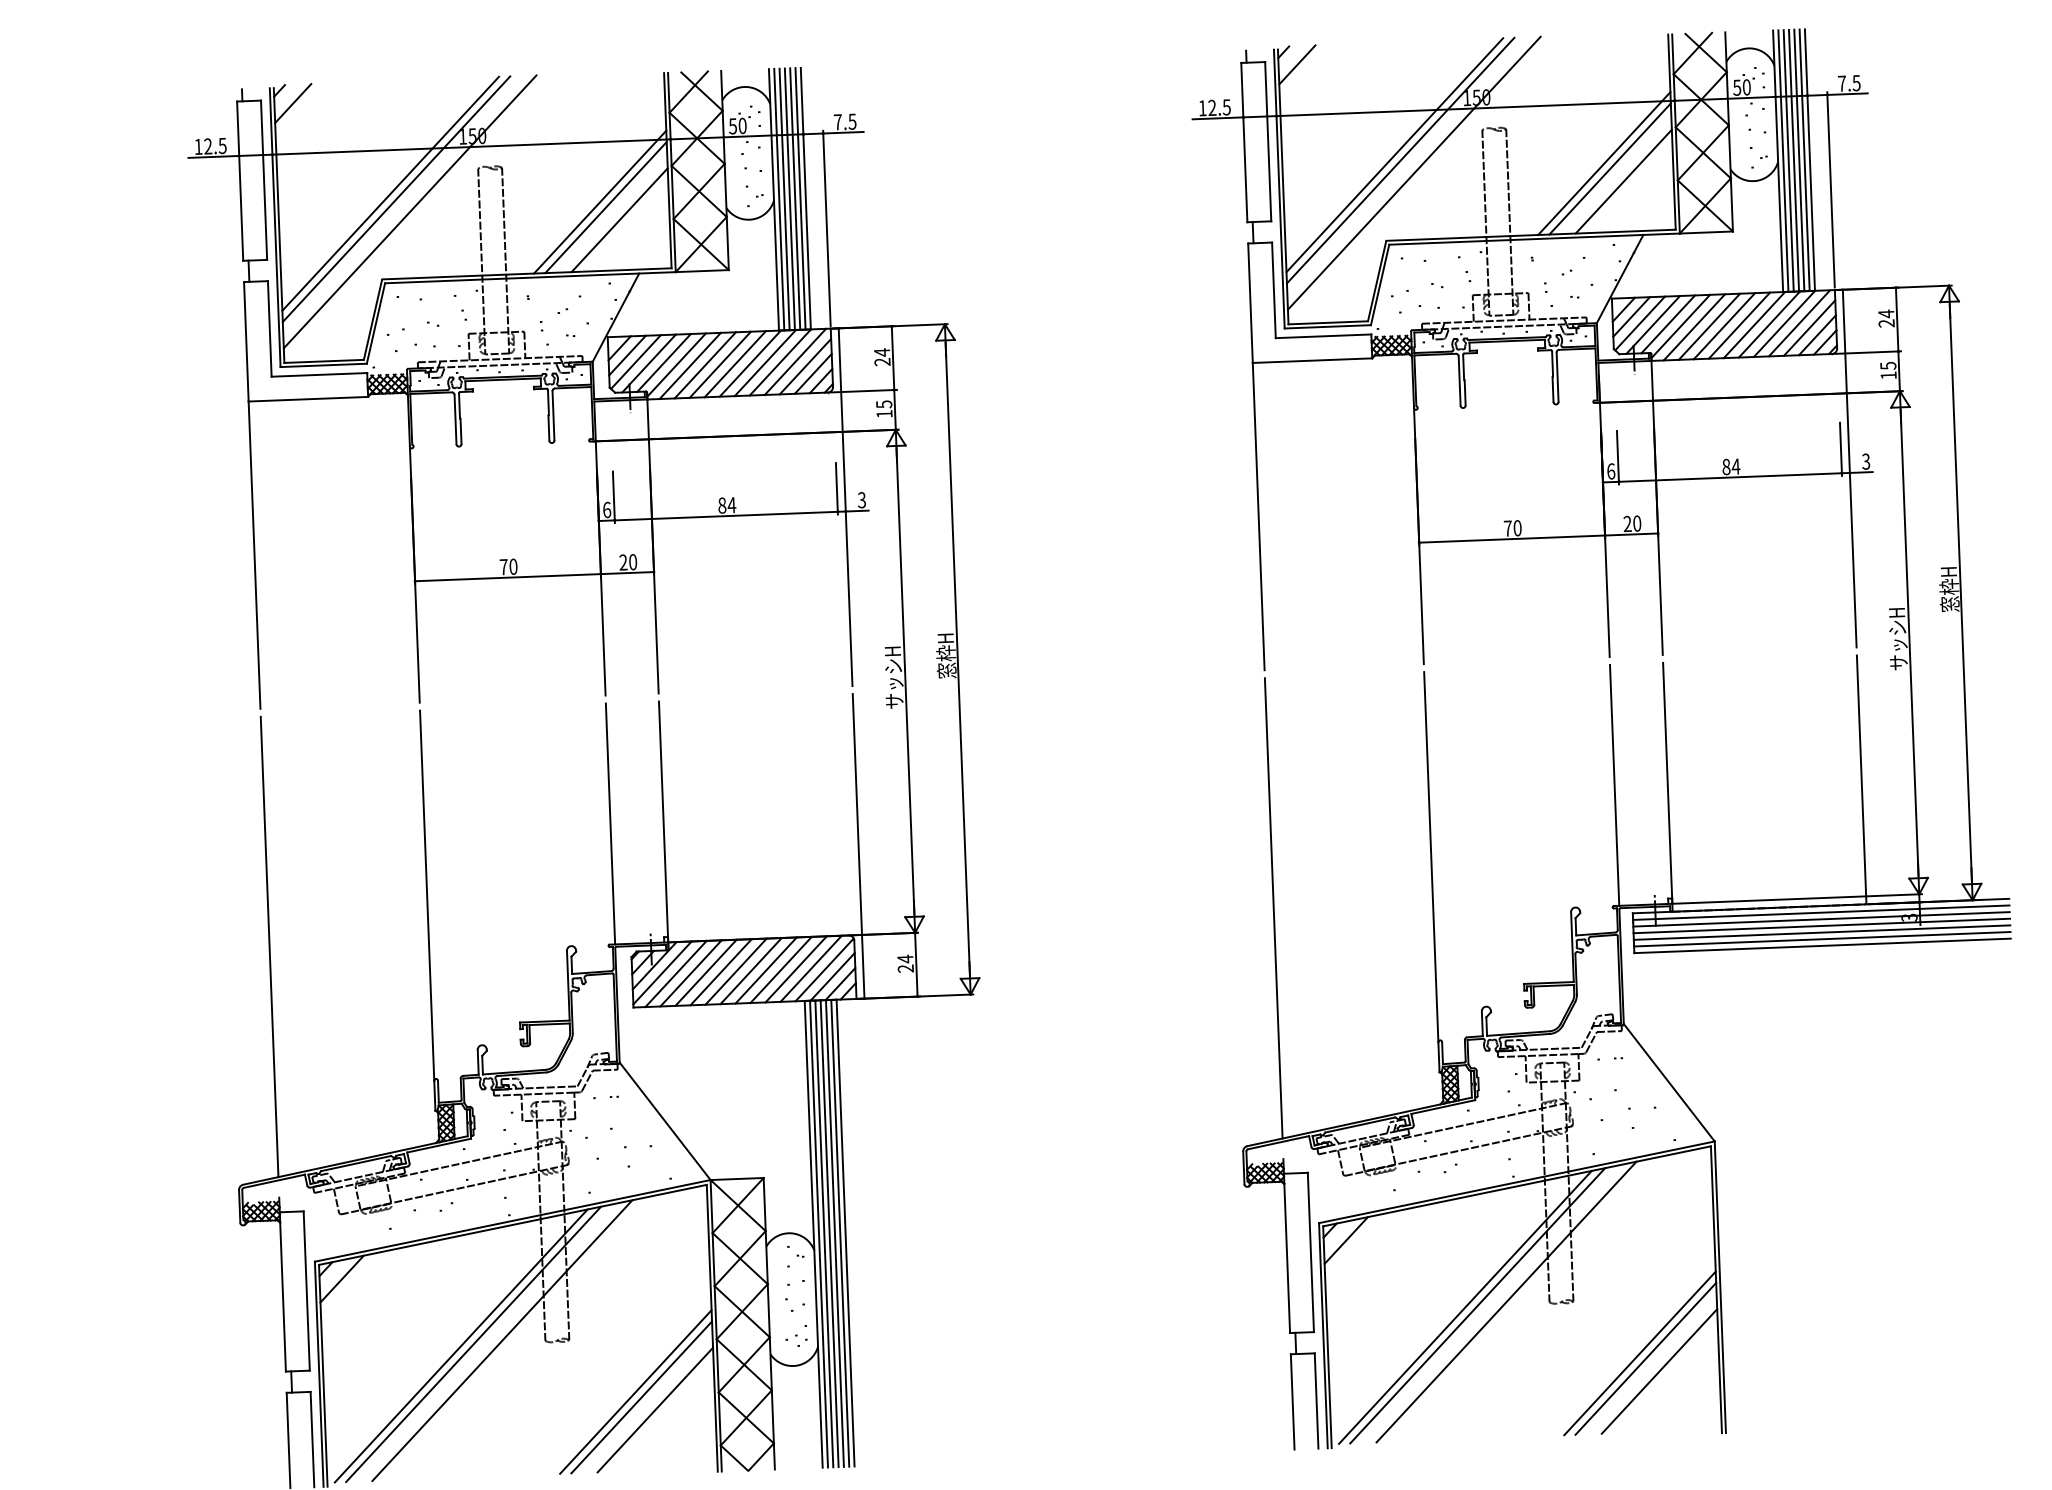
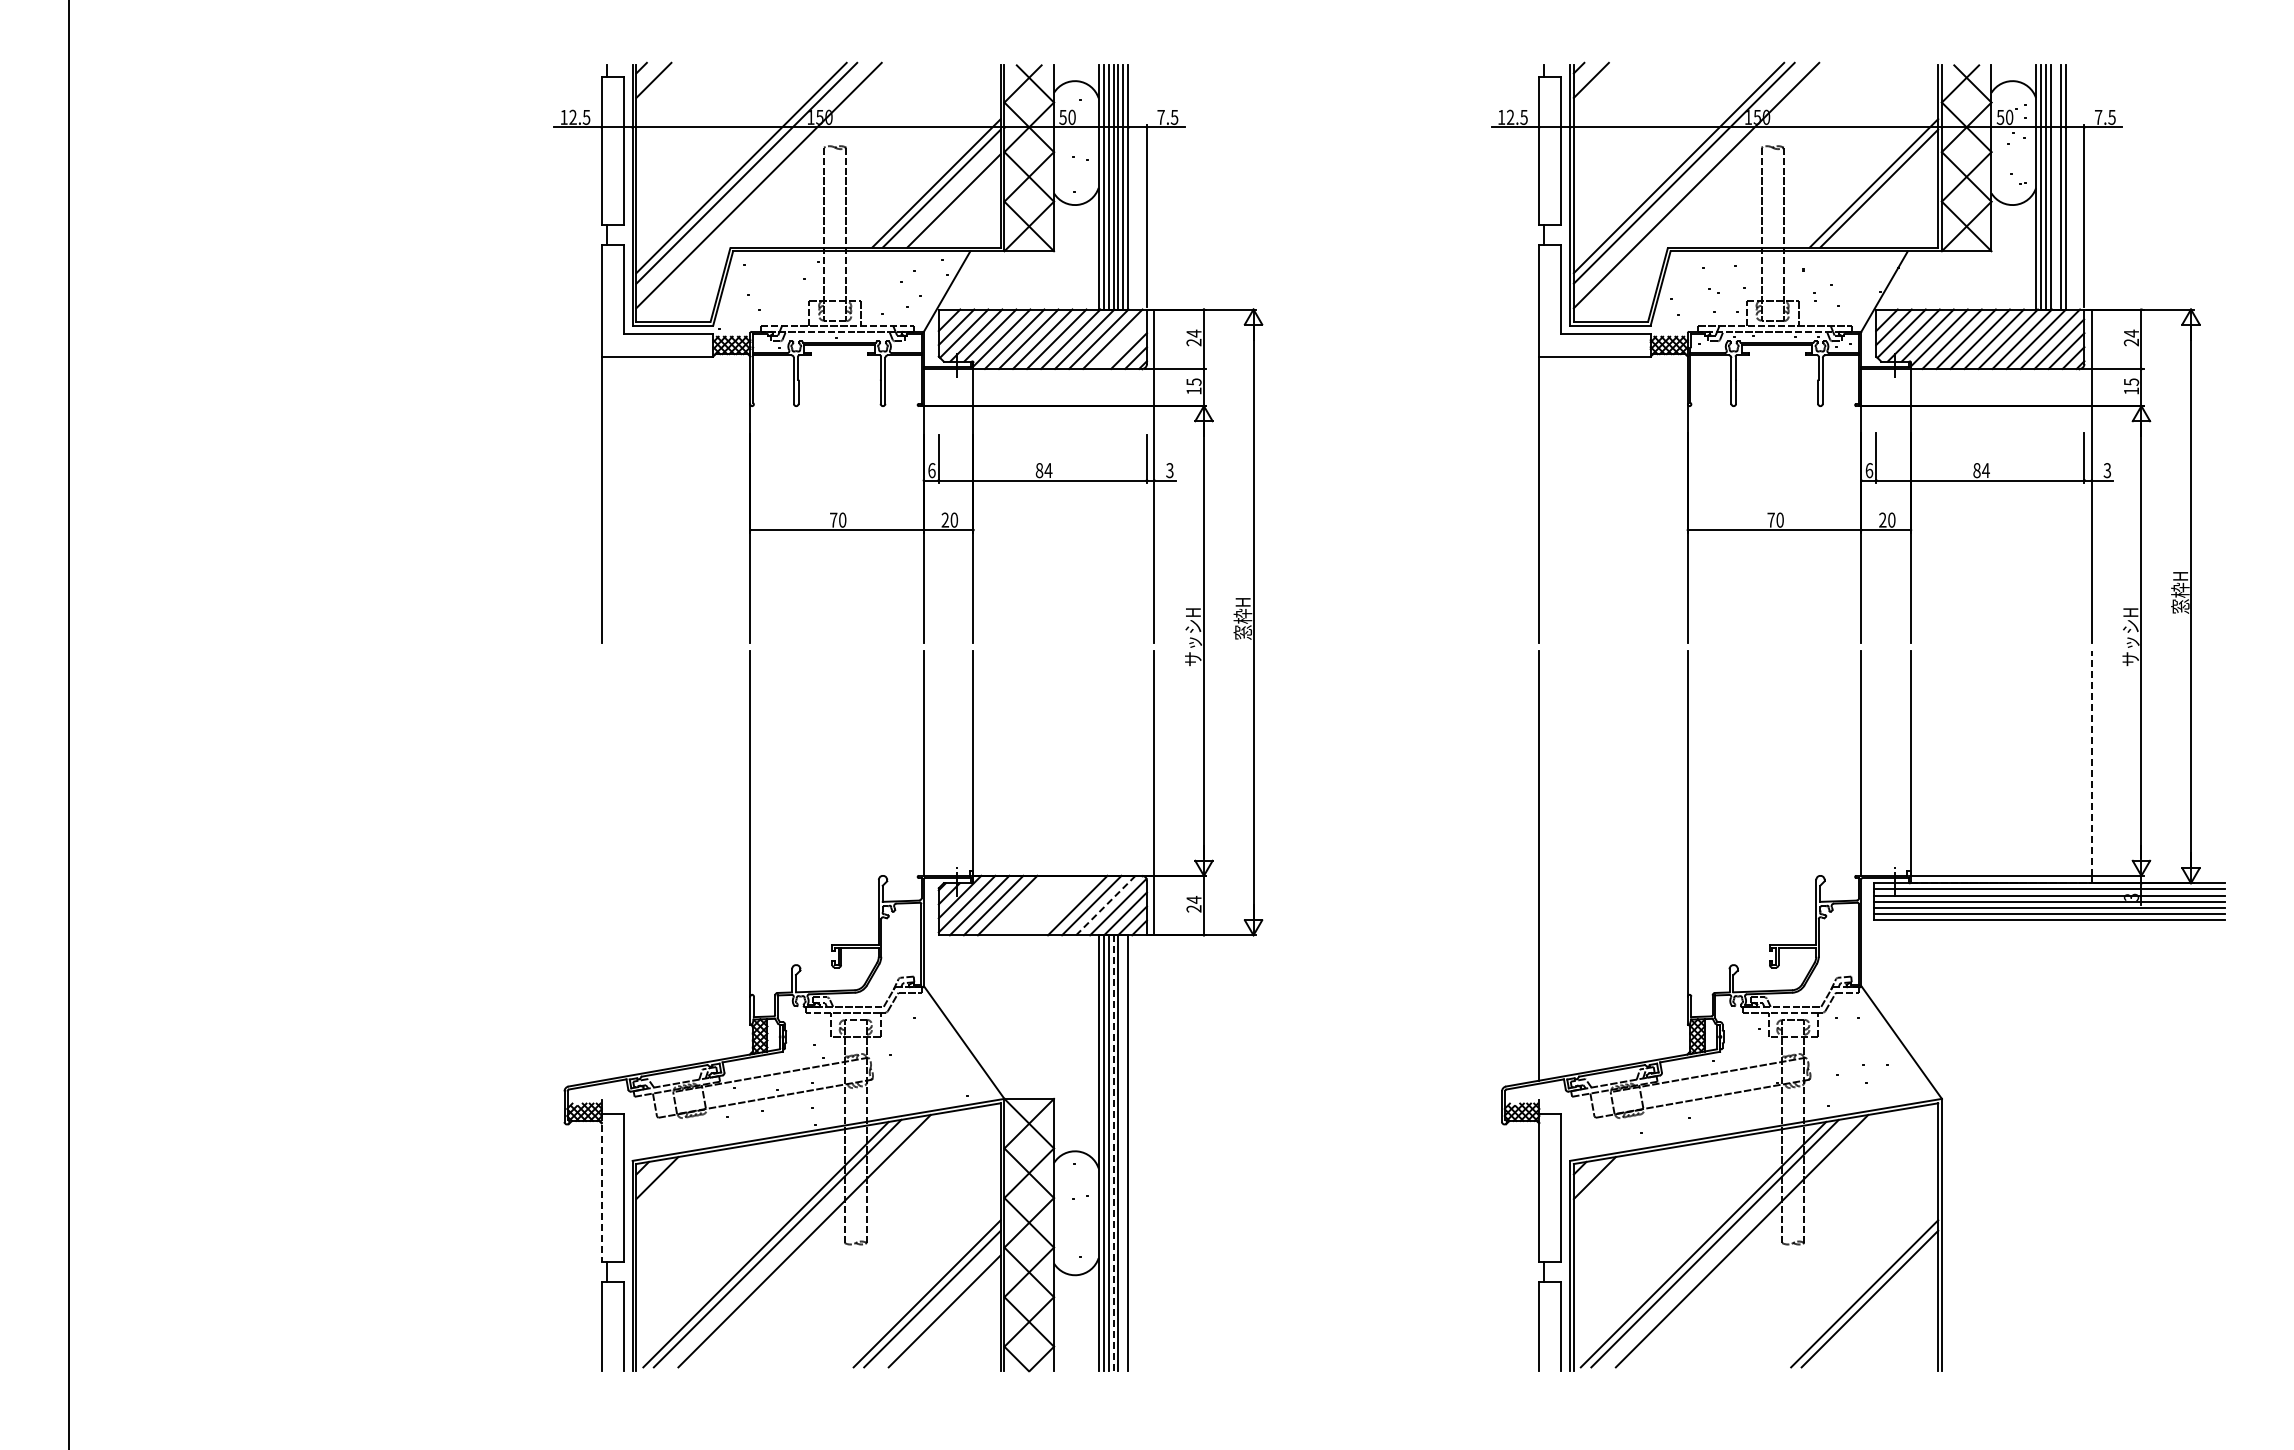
line: (1798, 160) -> (2055, 187), removed
line: (1623, 181) -> (1891, 200), removed
line: (804, 367) -> (1121, 344), removed
line: (1861, 774) -> (2091, 762), solid -> dashed
line: (269, 946) -> (601, 865), removed
line: (811, 968) -> (1106, 905), solid -> dashed
line: (765, 970) -> (1063, 905), removed
line: (735, 971) -> (1035, 905), removed
line: (750, 971) -> (1049, 905), removed
line: (720, 972) -> (1021, 905), removed
line: (840, 1233) -> (1123, 1153), removed
line: (829, 1234) -> (1113, 1153), solid -> dashed
line: (282, 1292) -> (601, 1188), solid -> dashed
line: (1659, 1371) -> (1882, 1311), removed

